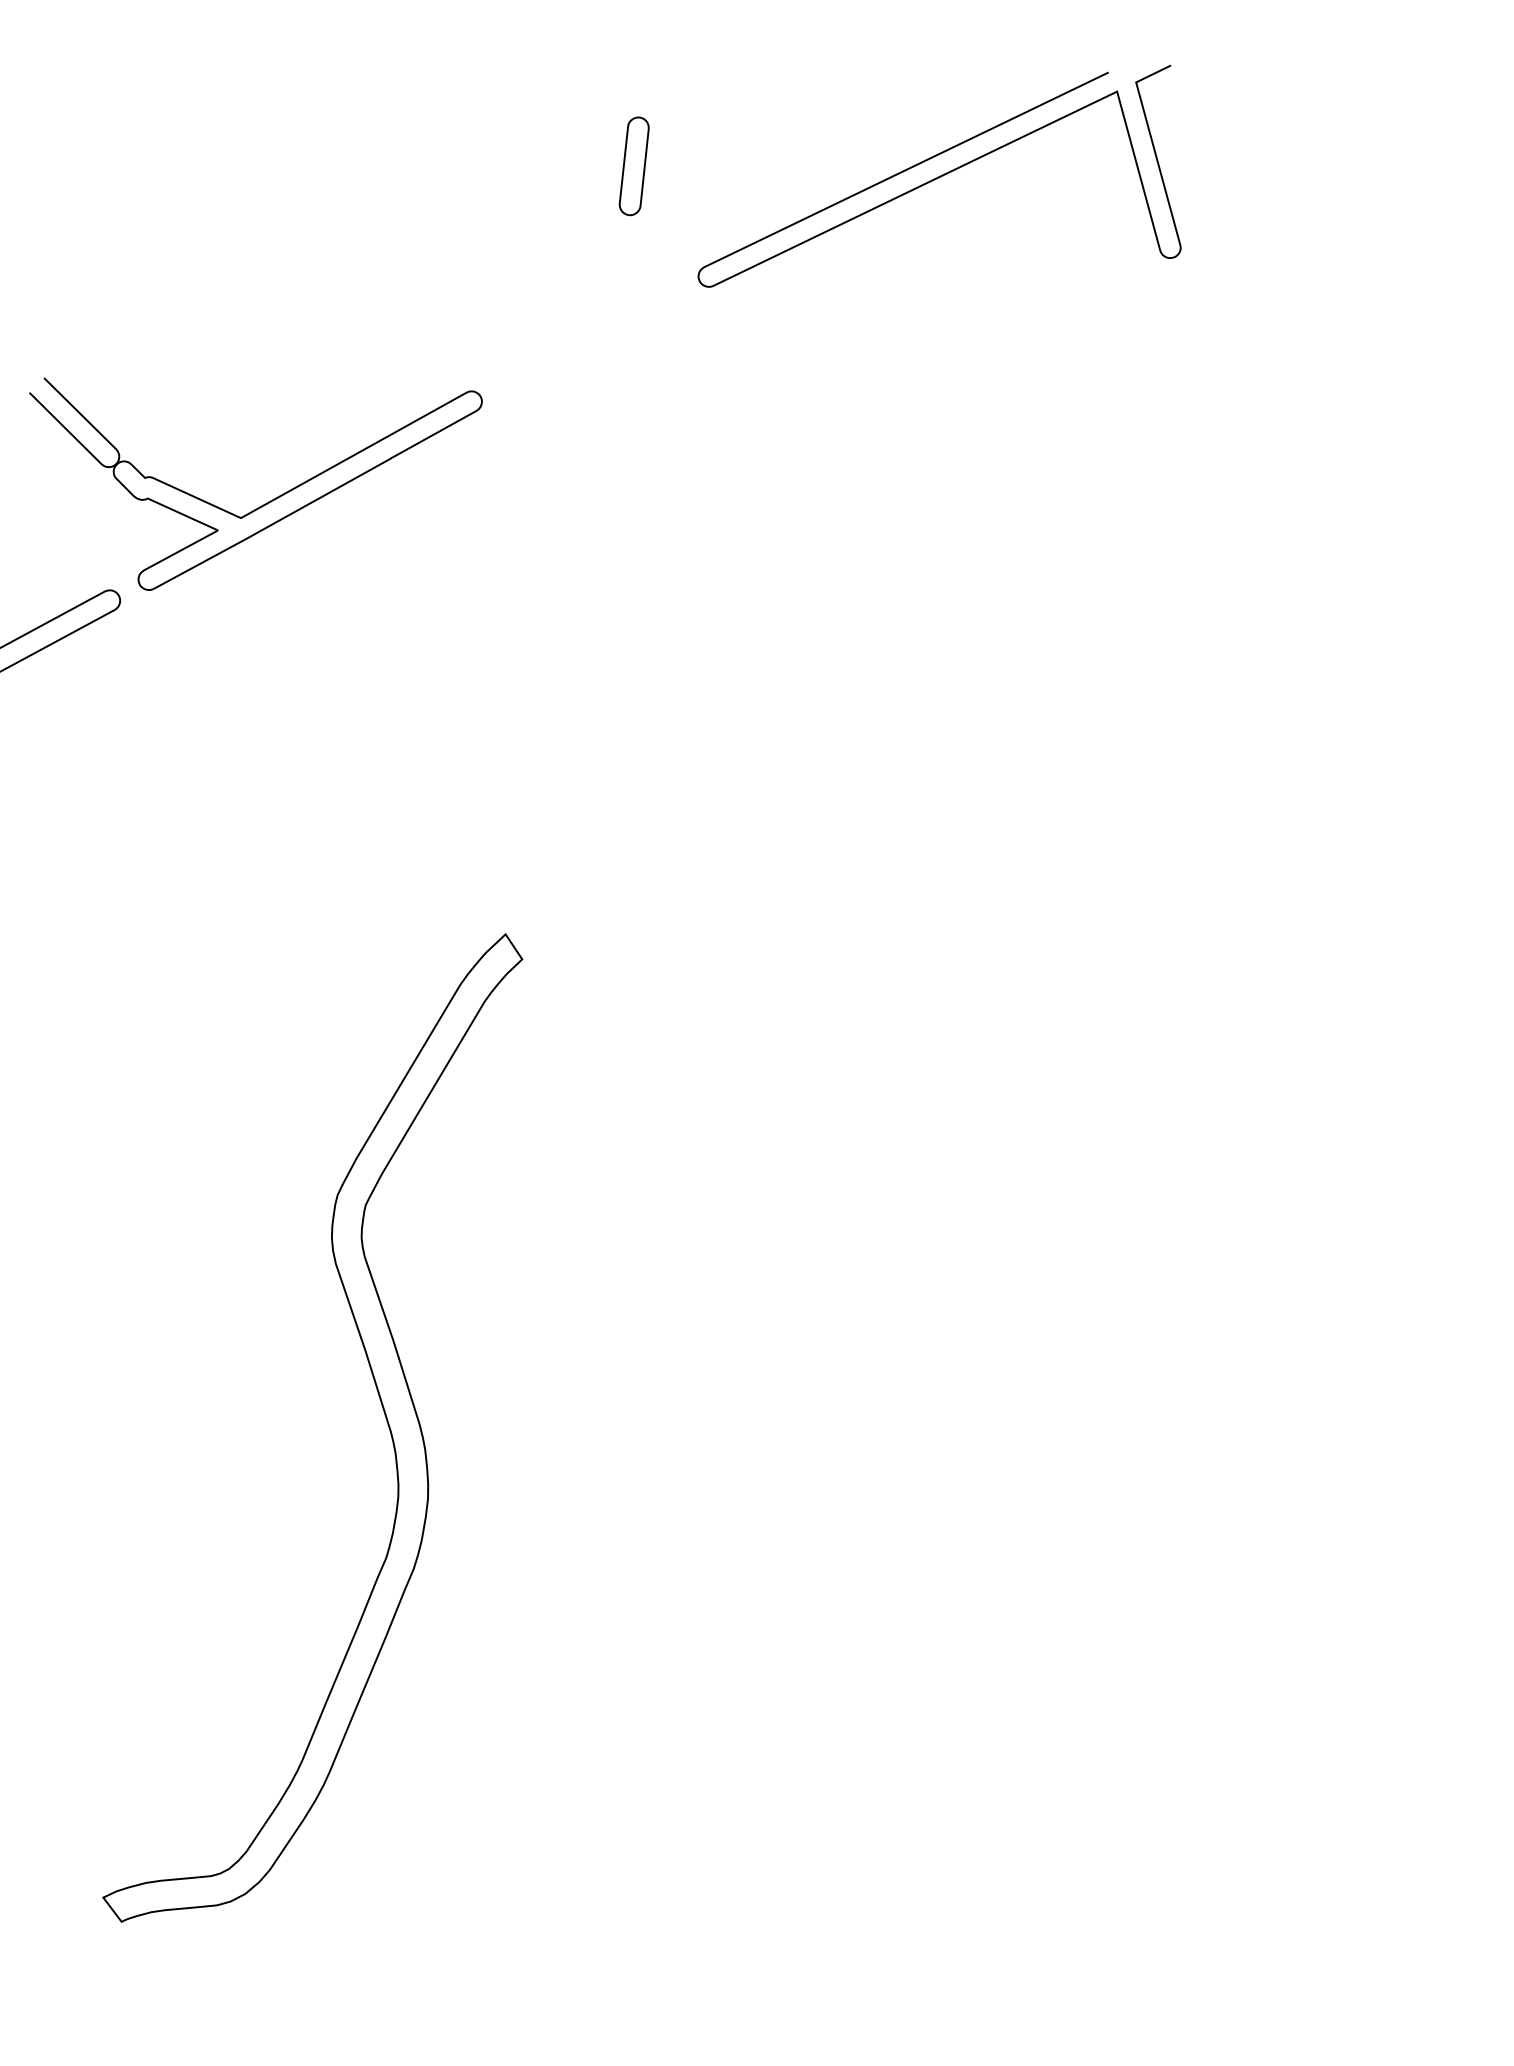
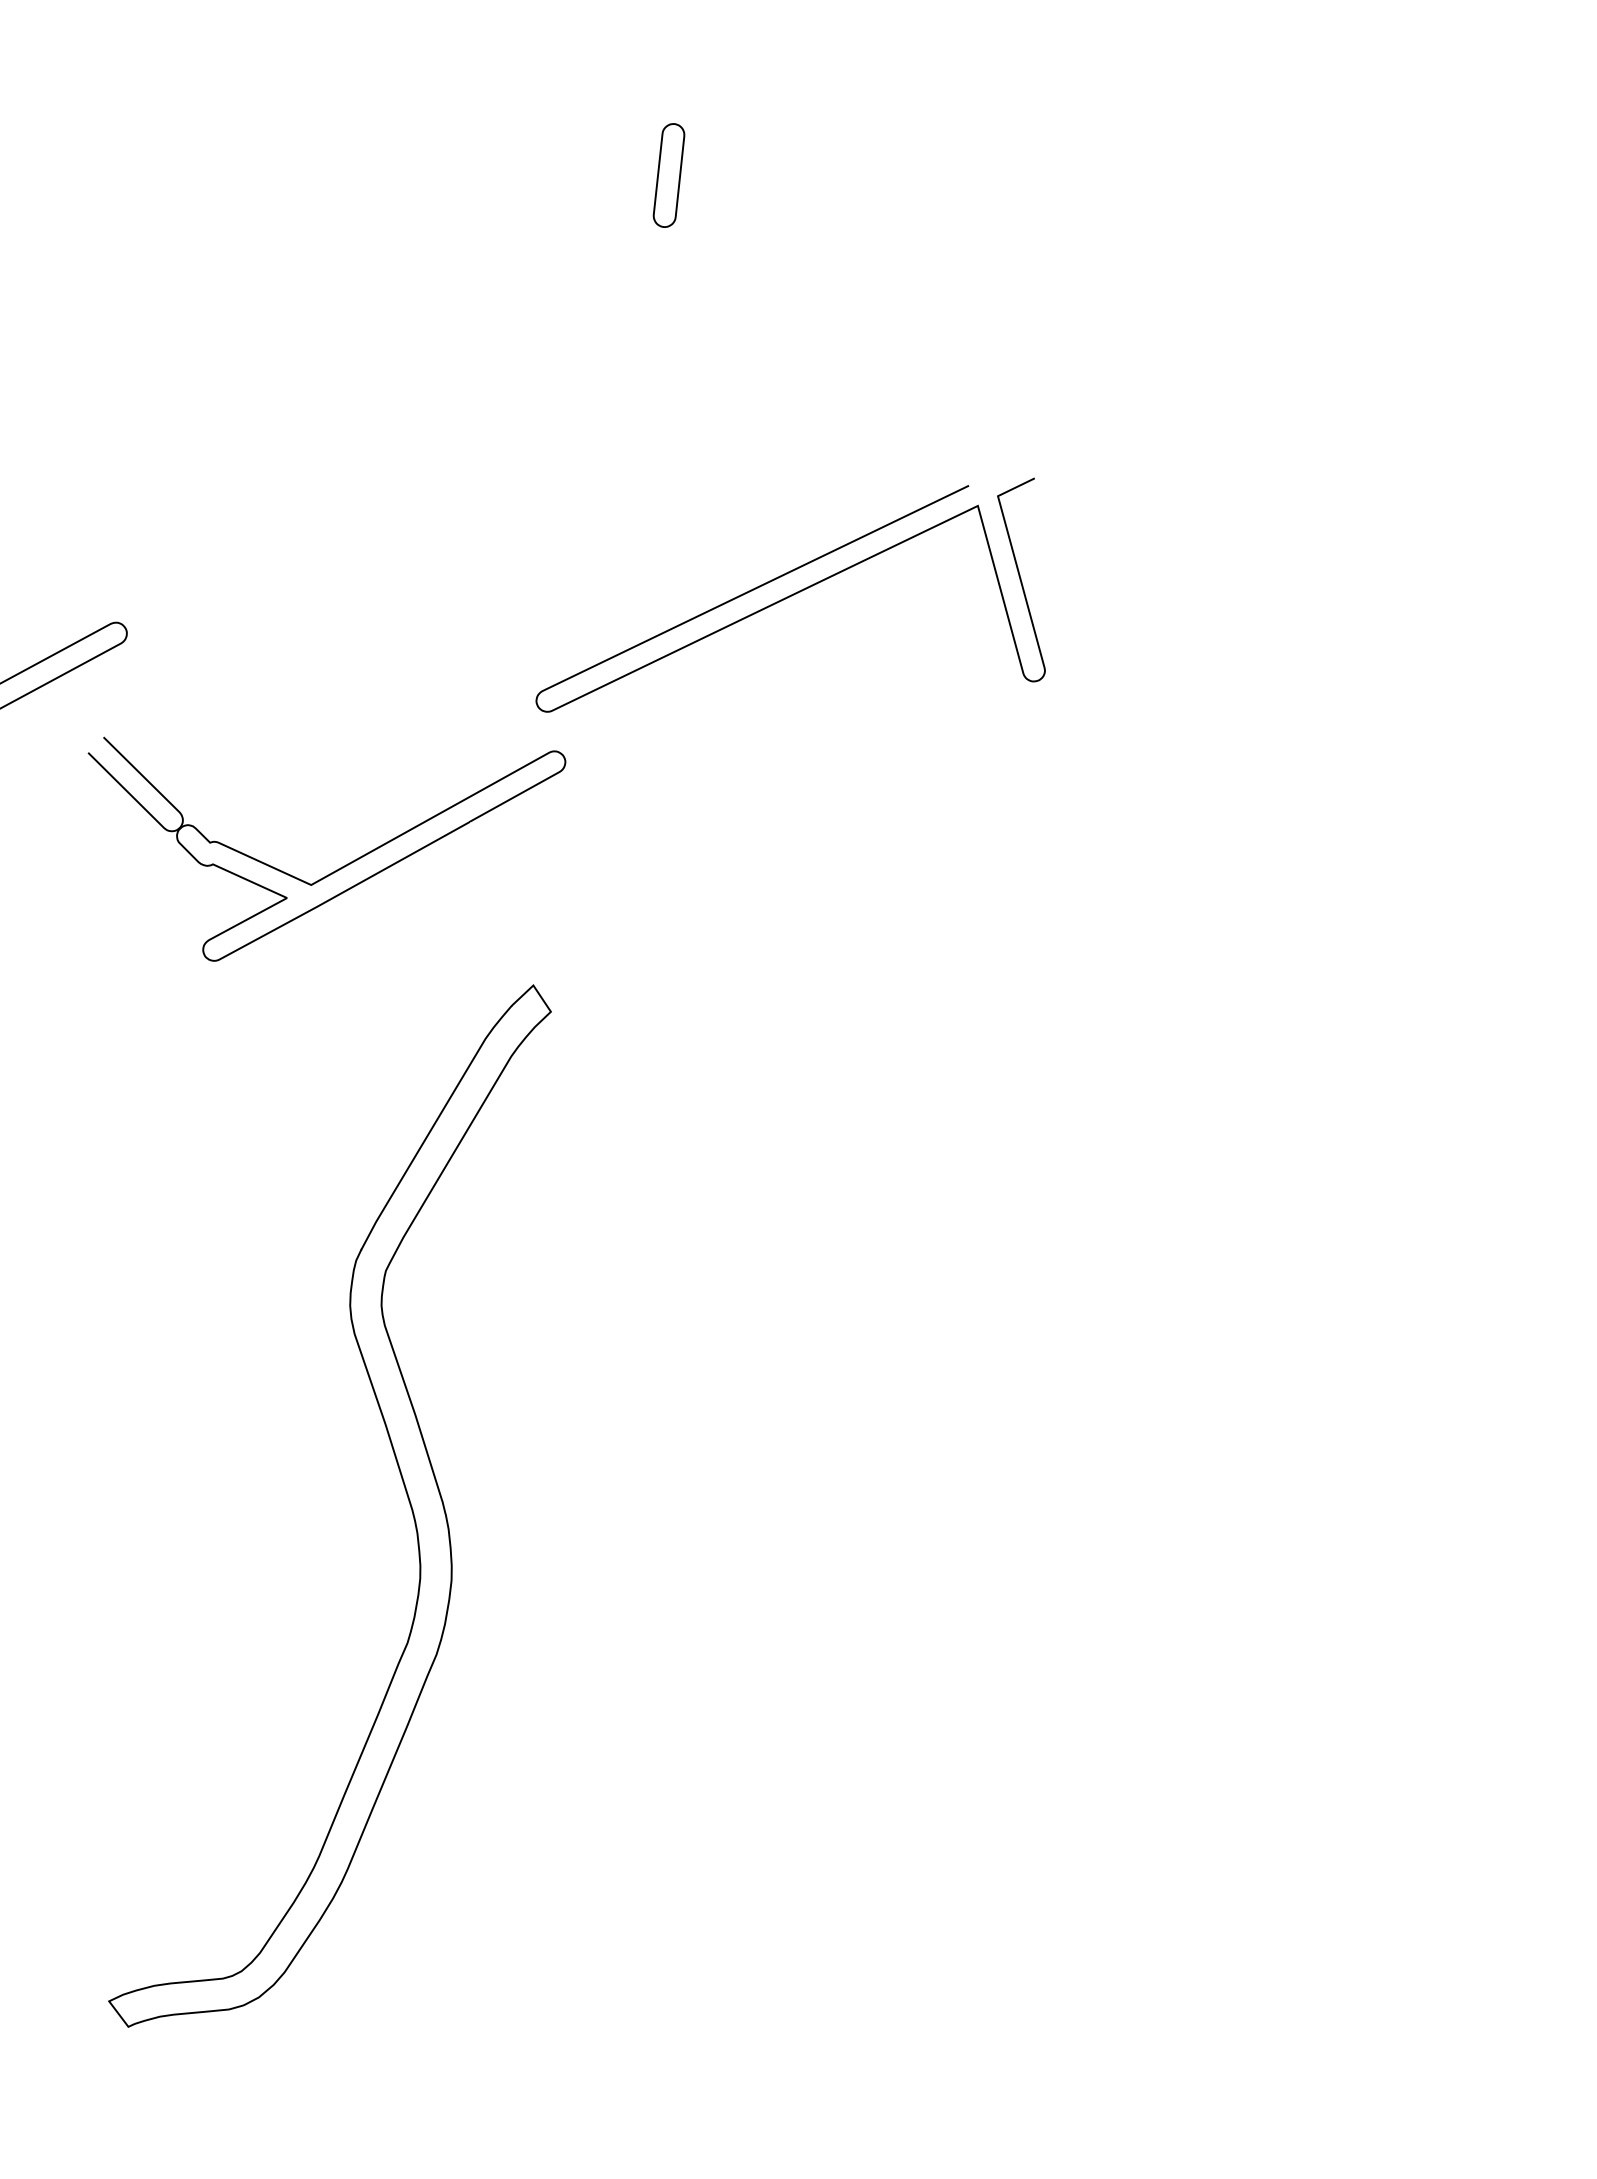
curve: (940, 175) -> (791, 594), moved
part: (266, 502) -> (338, 868), moved

